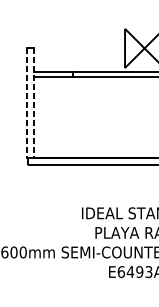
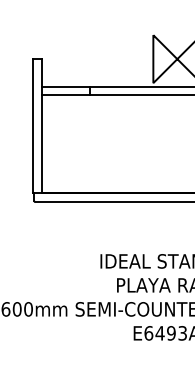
line: (27, 103) -> (33, 126), dashed -> solid
line: (34, 103) -> (42, 126), dashed -> solid

